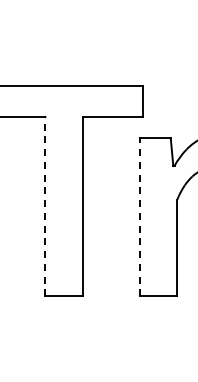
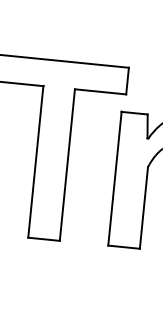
line: (45, 206) -> (36, 161), dashed -> solid
line: (139, 216) -> (114, 178), dashed -> solid

